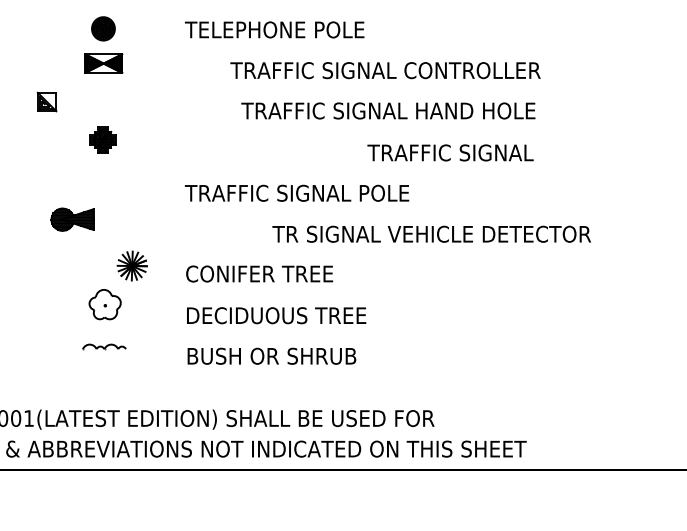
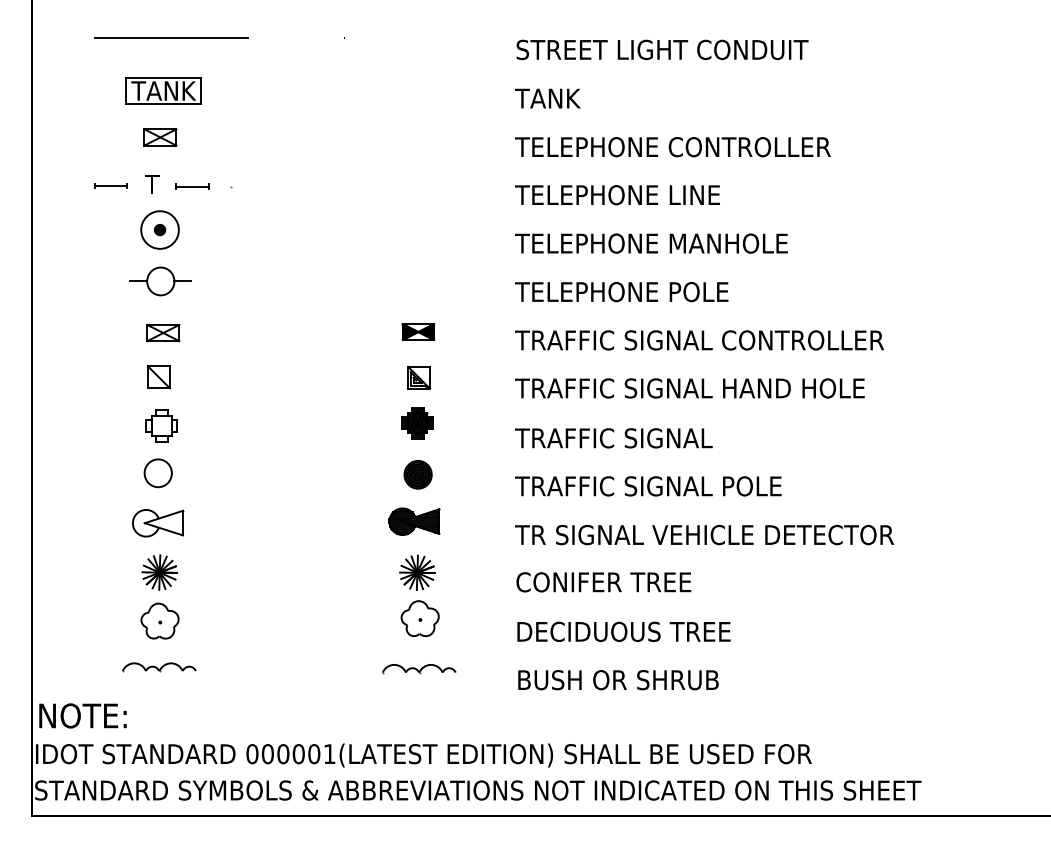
part: (102, 28) -> (417, 474), moved
part: (103, 63) -> (418, 331), size x0.71
text: (385, 70) -> (699, 340), moved
part: (47, 101) -> (419, 377), moved
text: (388, 111) -> (689, 388), moved
text: (450, 153) -> (613, 438), moved
part: (72, 219) -> (414, 521), moved
text: (431, 234) -> (704, 535), moved
part: (132, 265) -> (417, 572), moved
part: (104, 347) -> (419, 669), size x1.43

